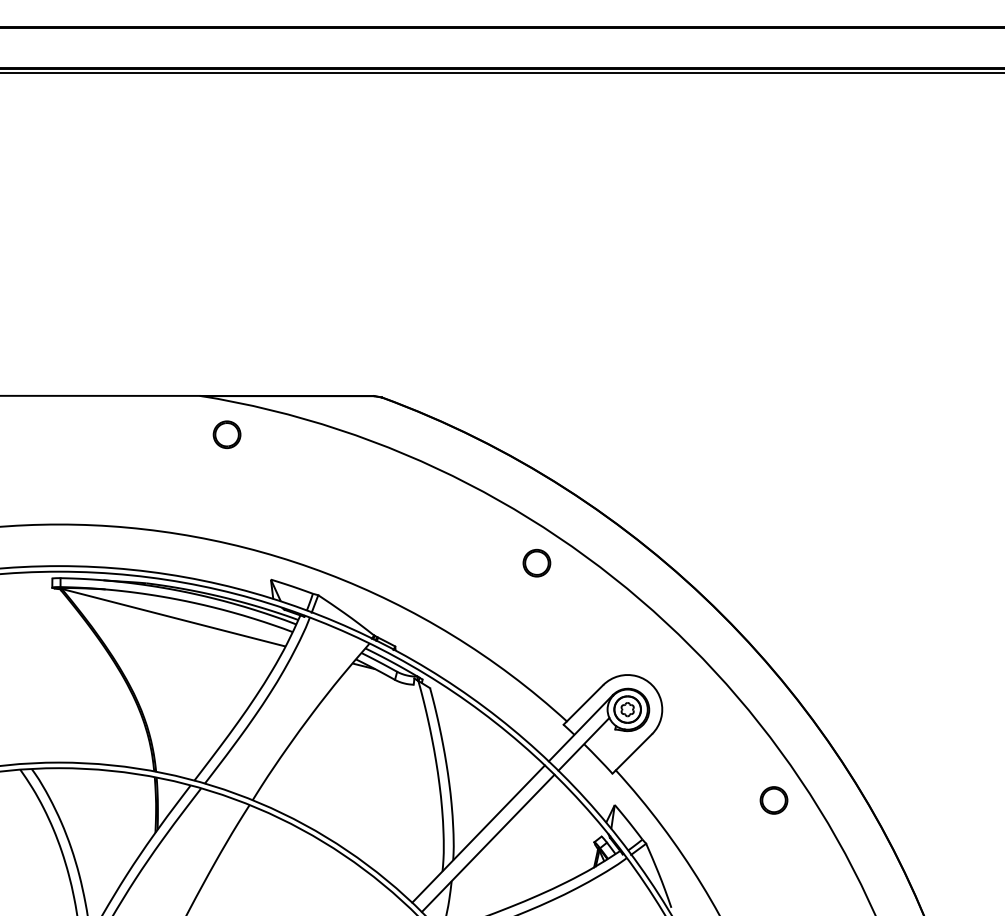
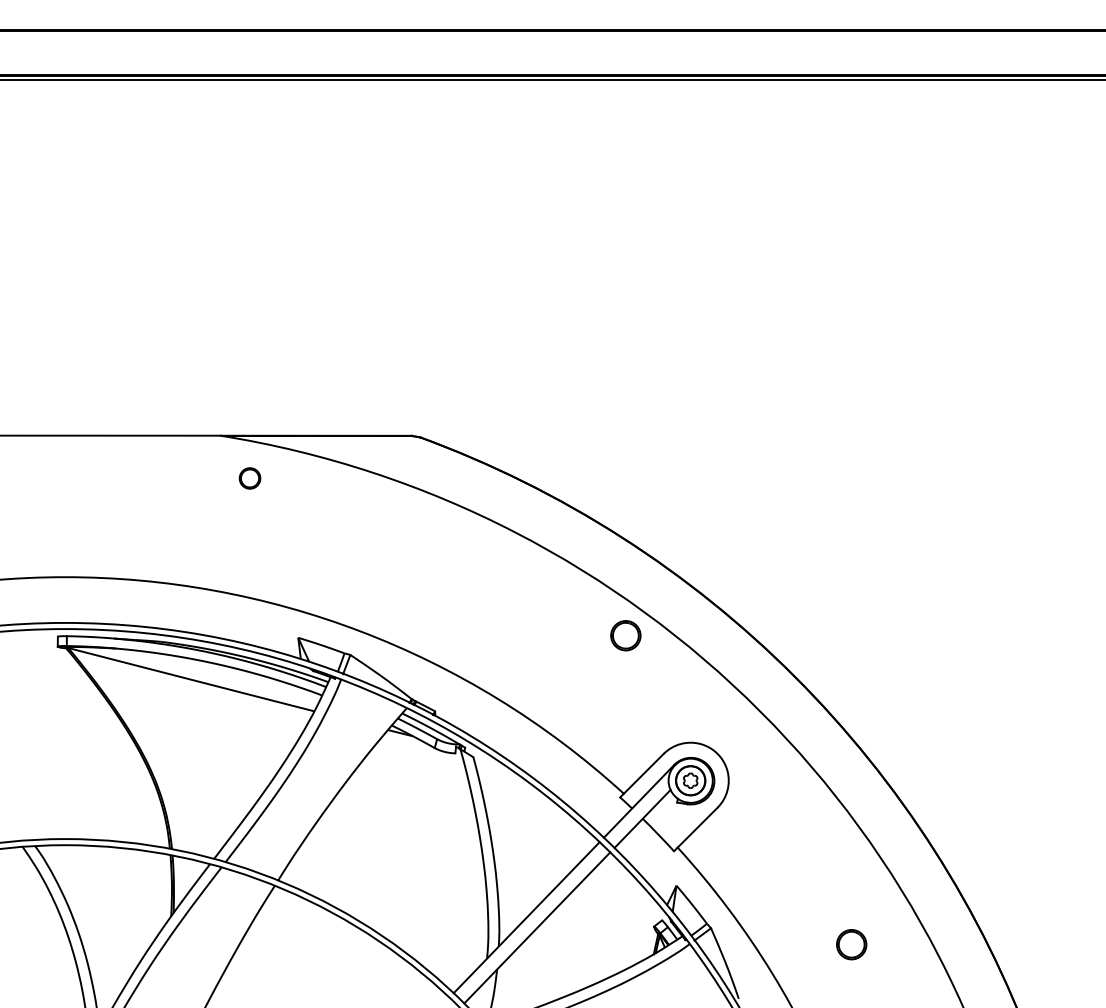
part: (226, 434) -> (249, 478), size x0.7
part: (536, 563) -> (625, 635), moved
part: (773, 800) -> (851, 944), moved

